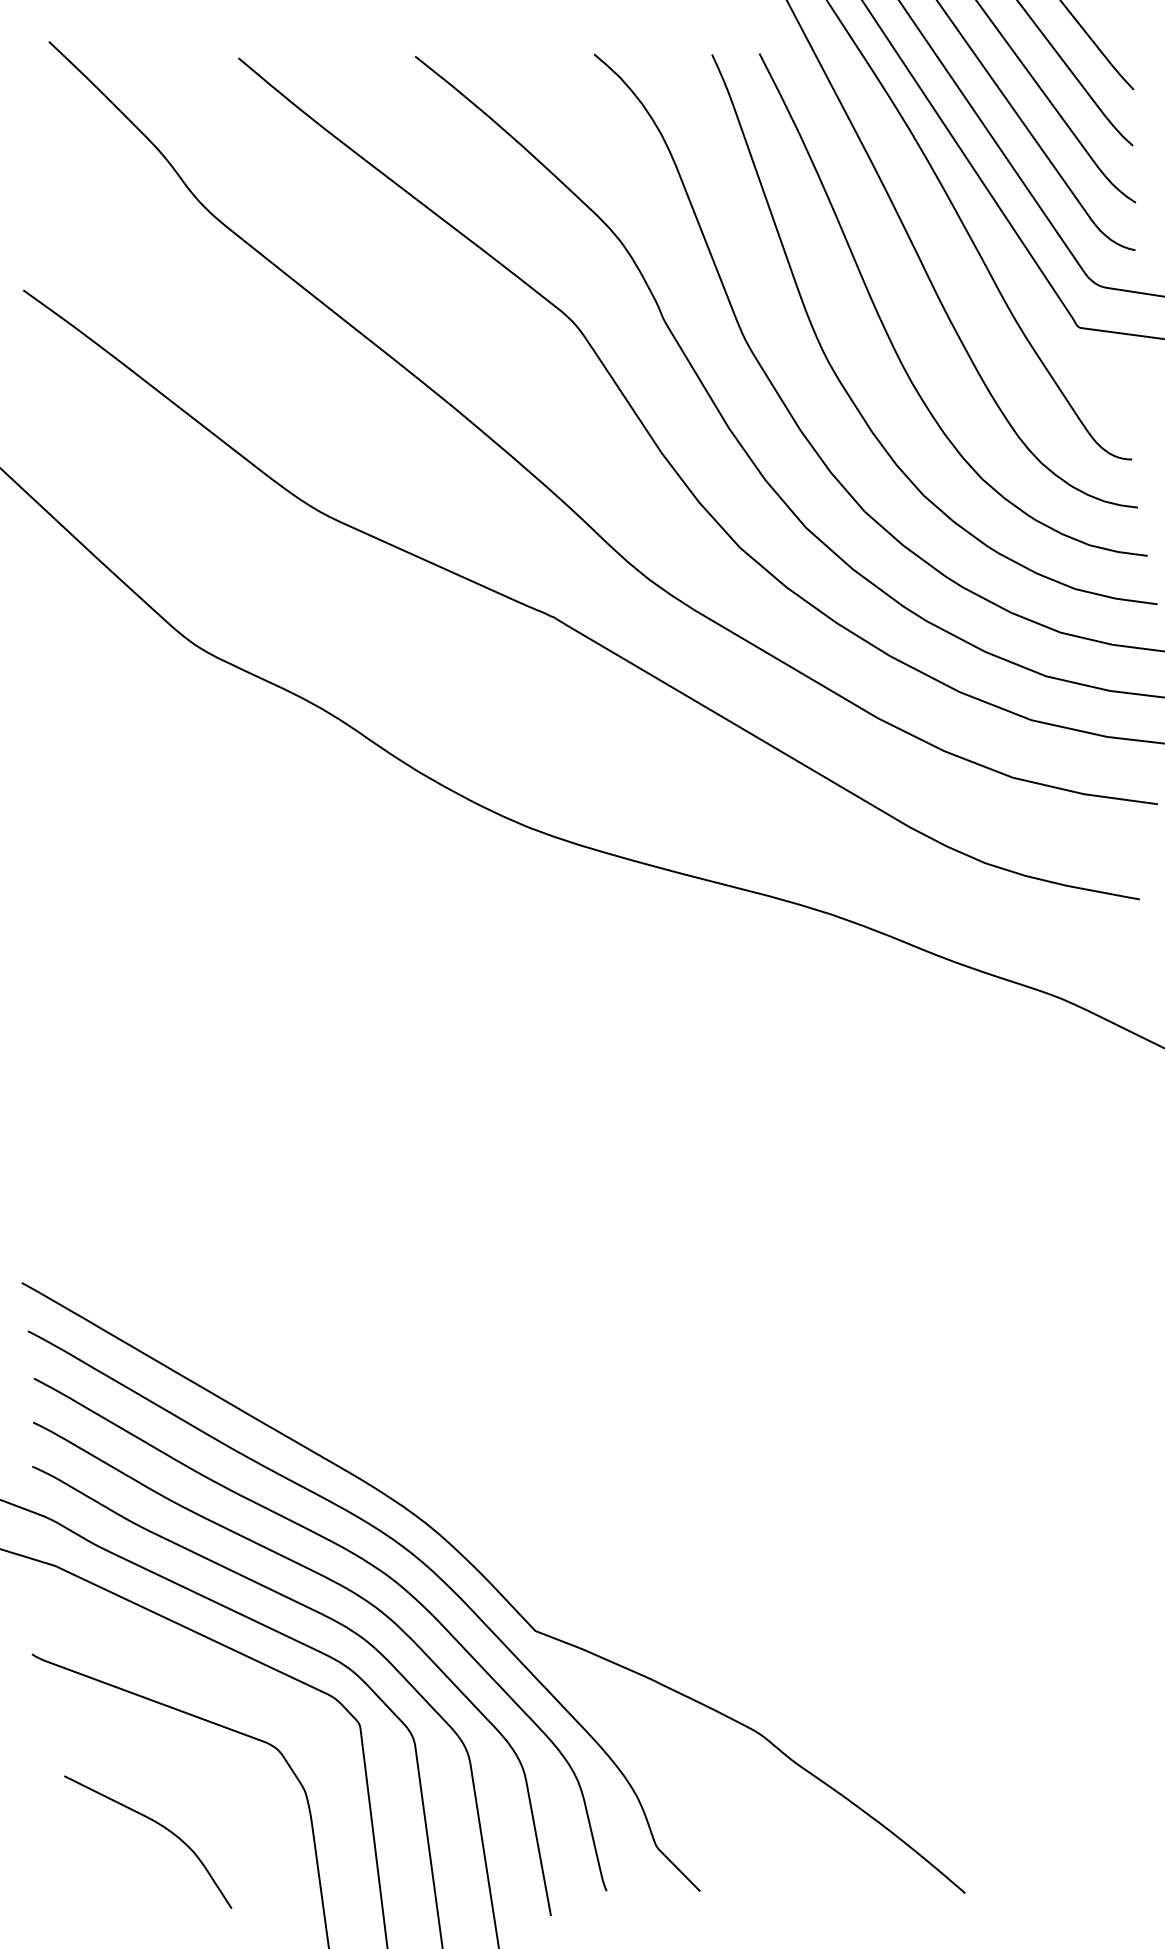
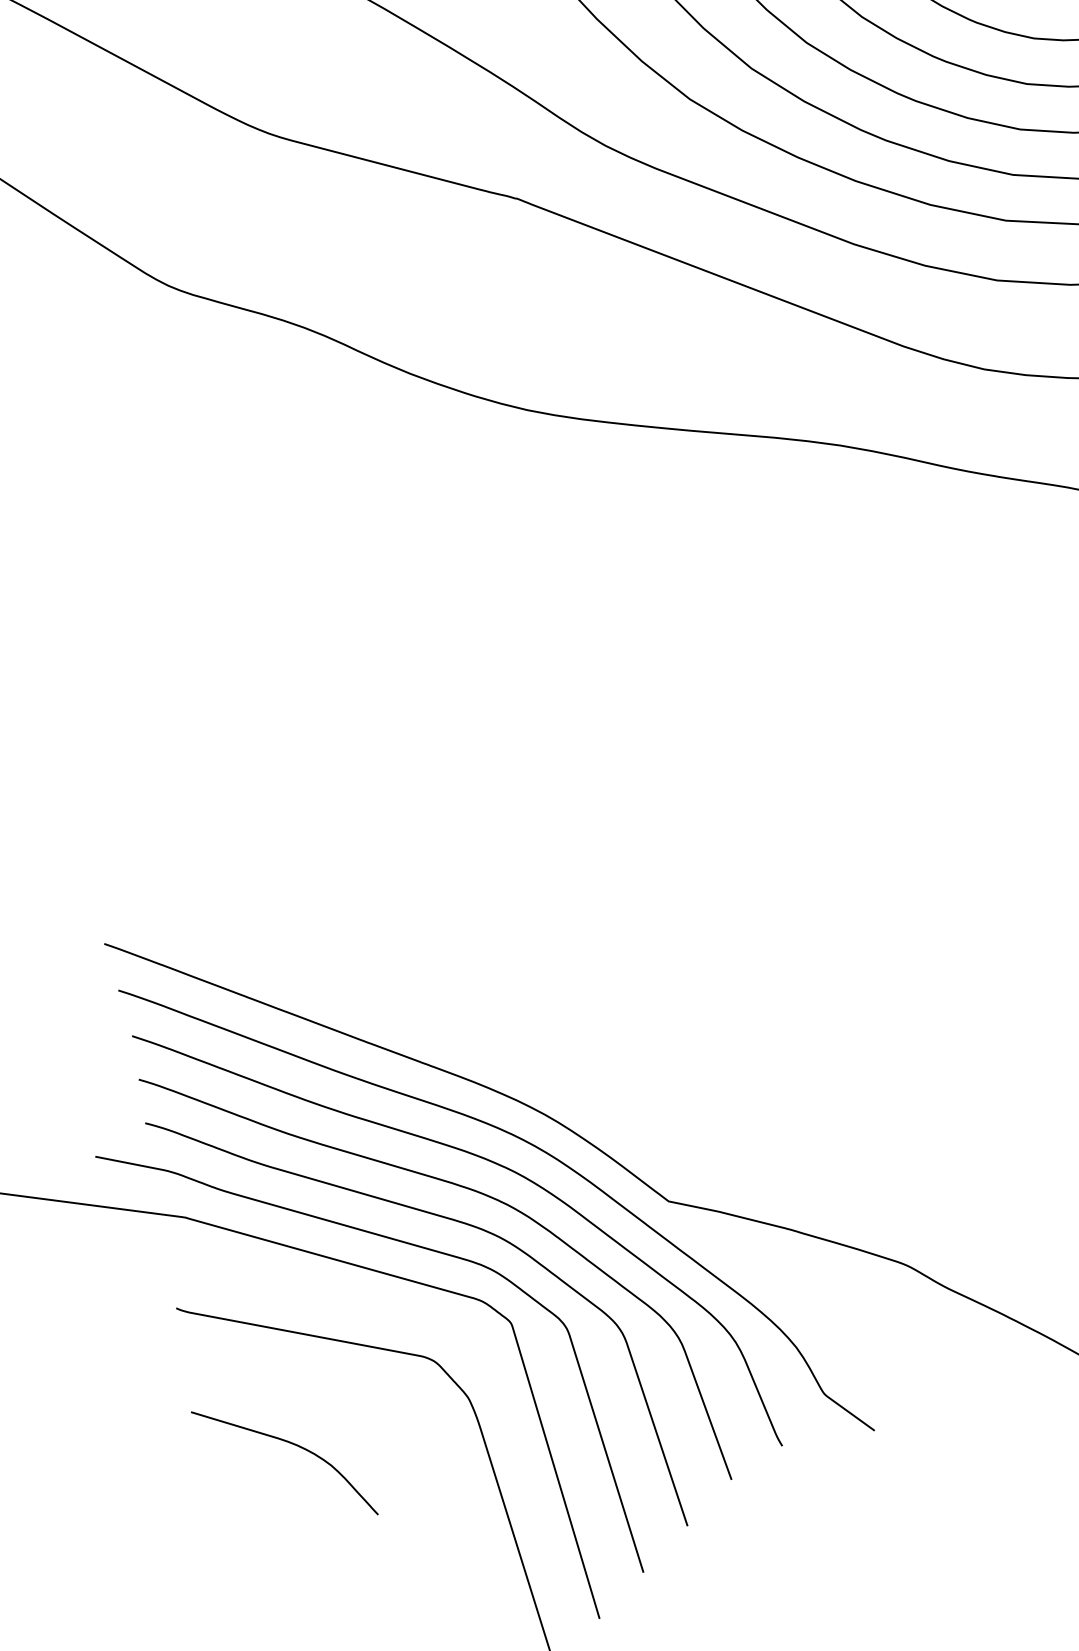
curve: (157, 1824) -> (291, 1444), moved

